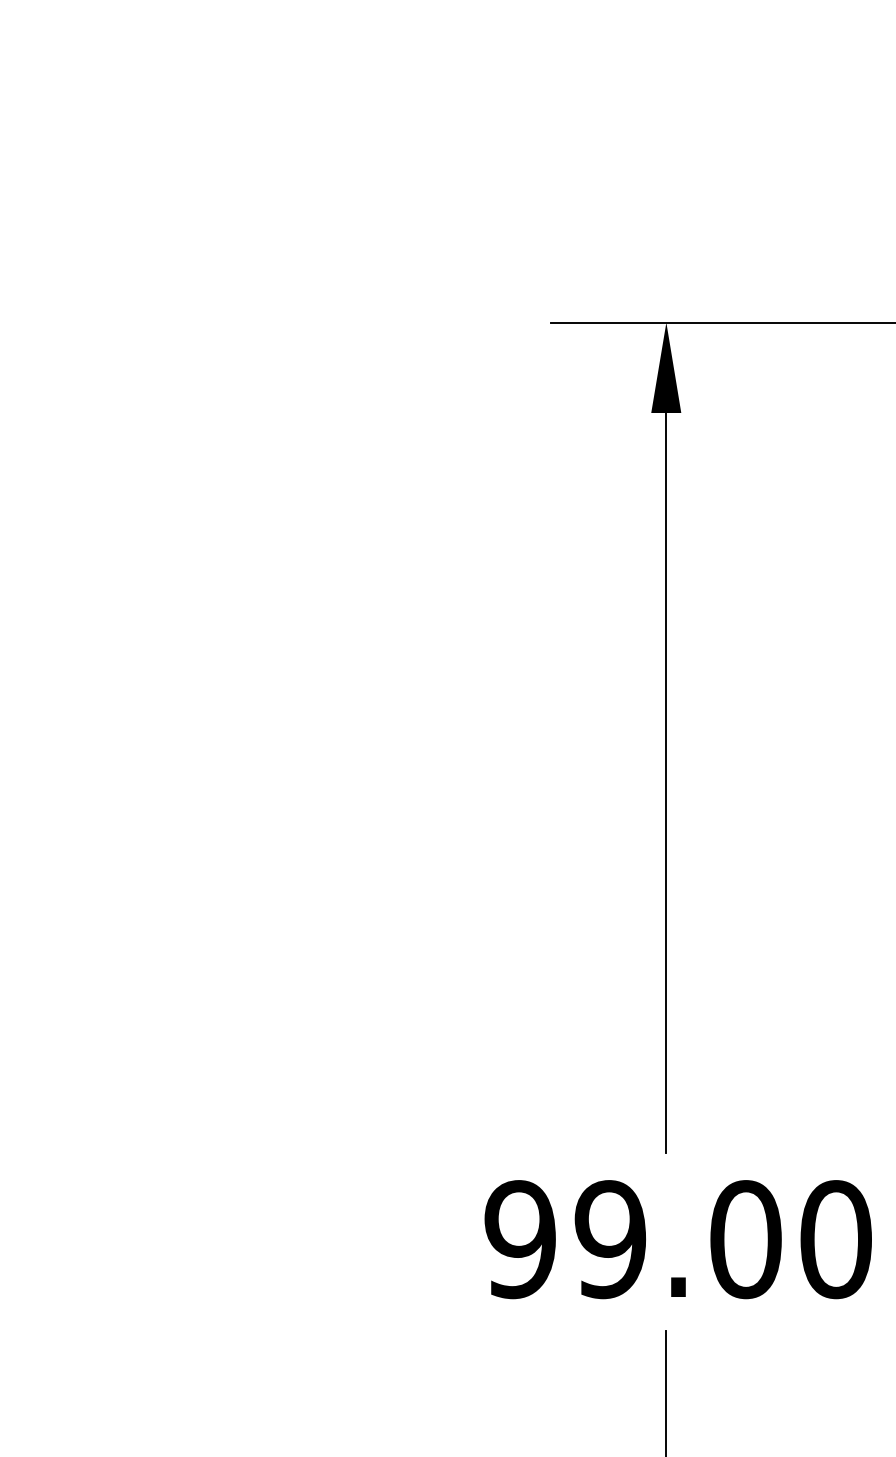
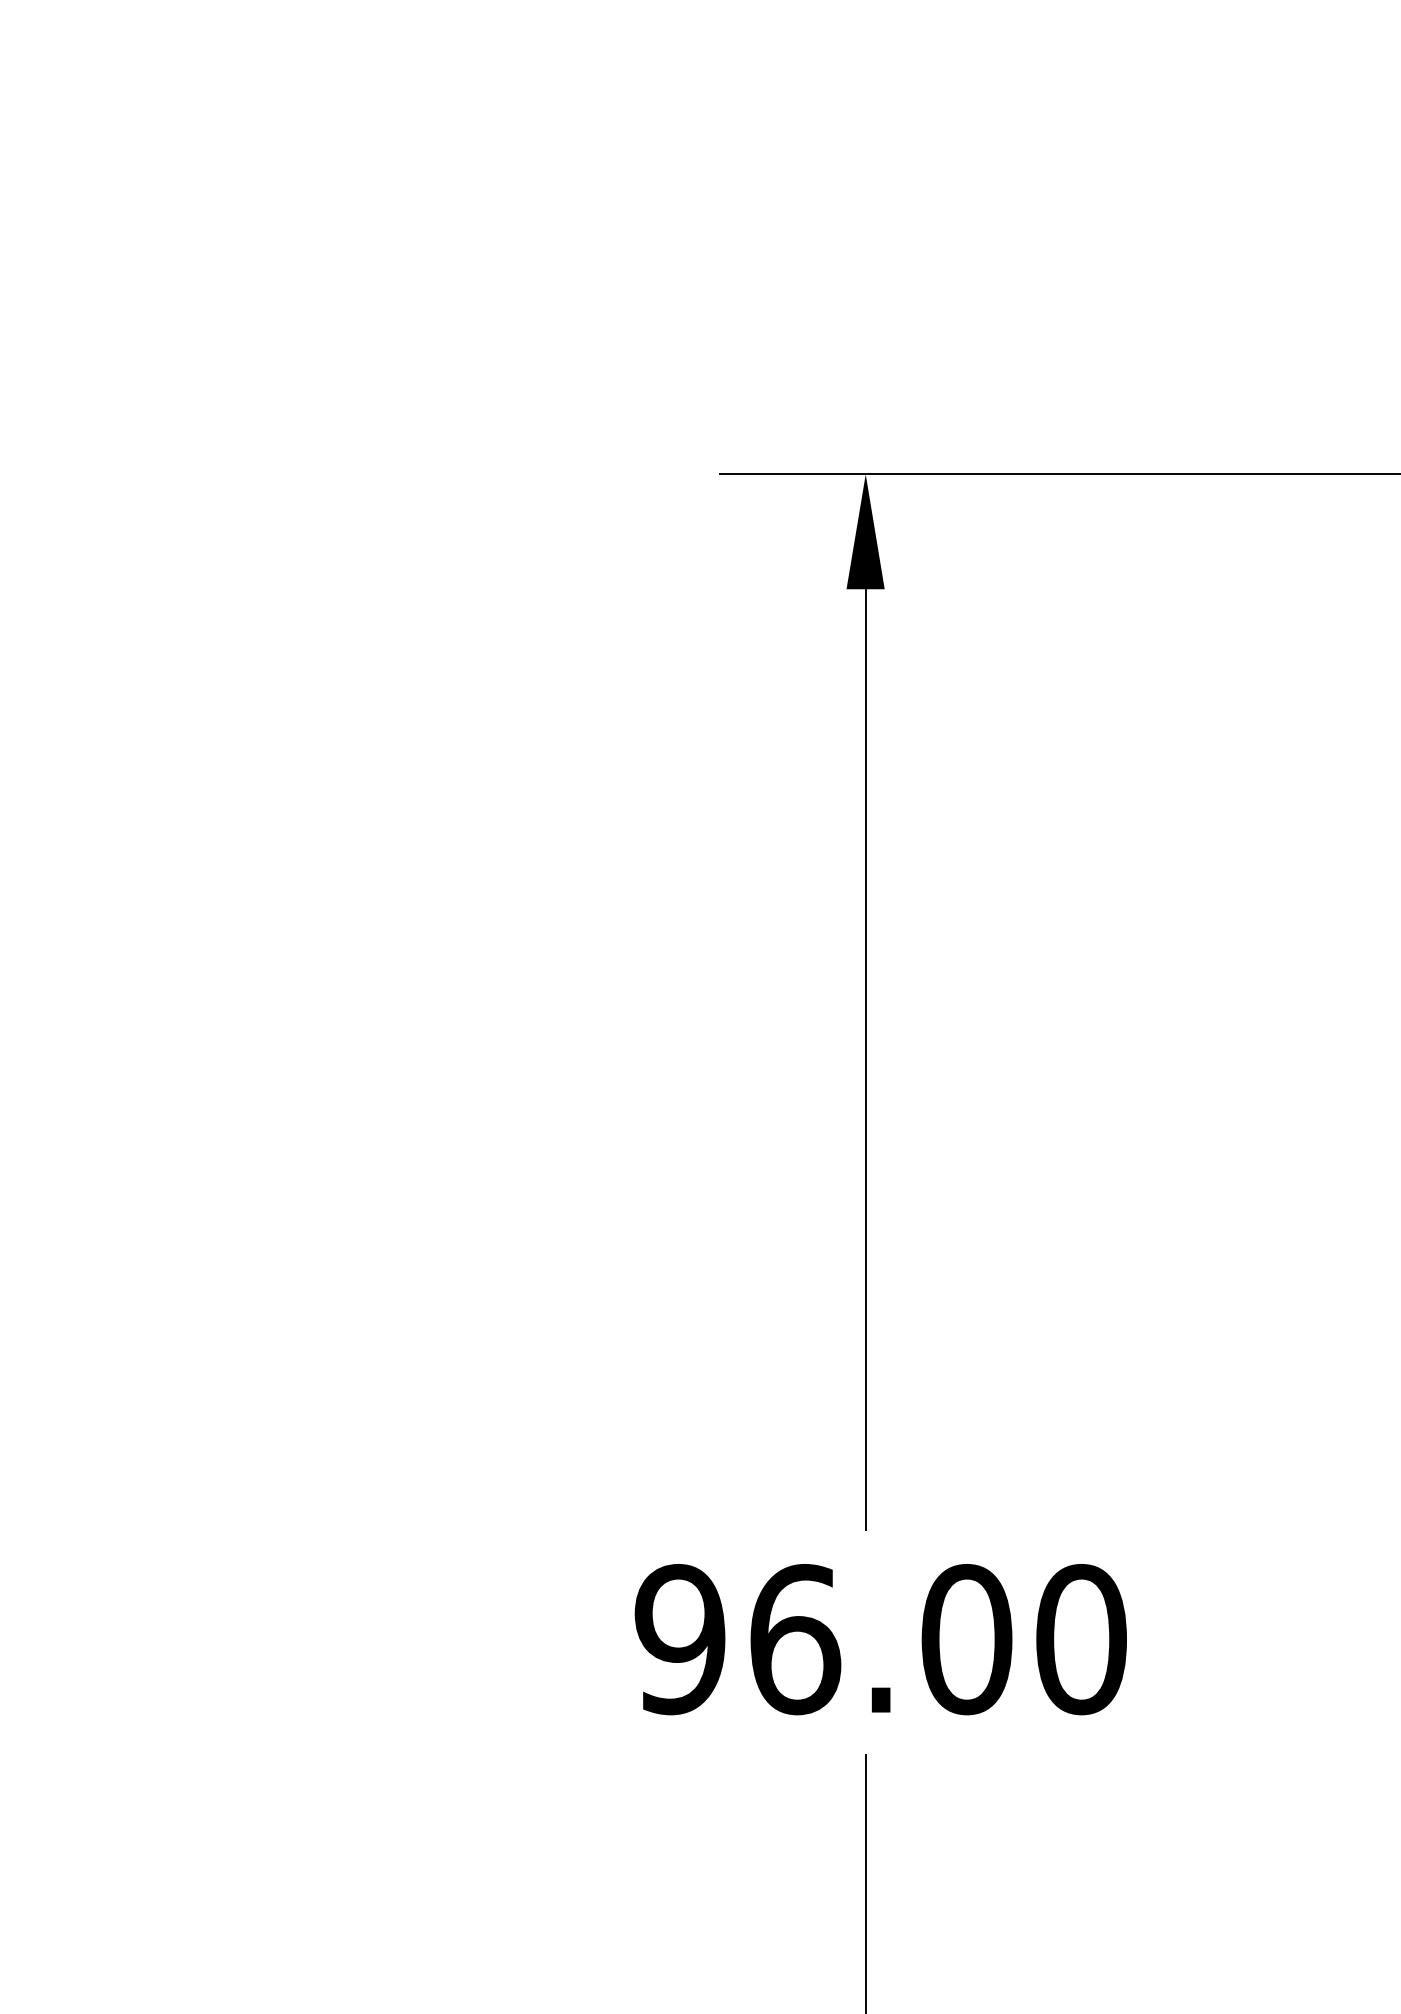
text: (611, 1239) -> (795, 1639), 99.00 -> 96.00

